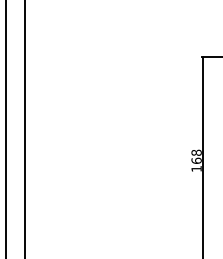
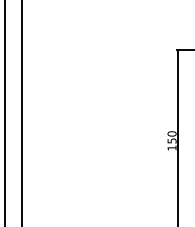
text: (196, 156) -> (171, 137), 168 -> 150

